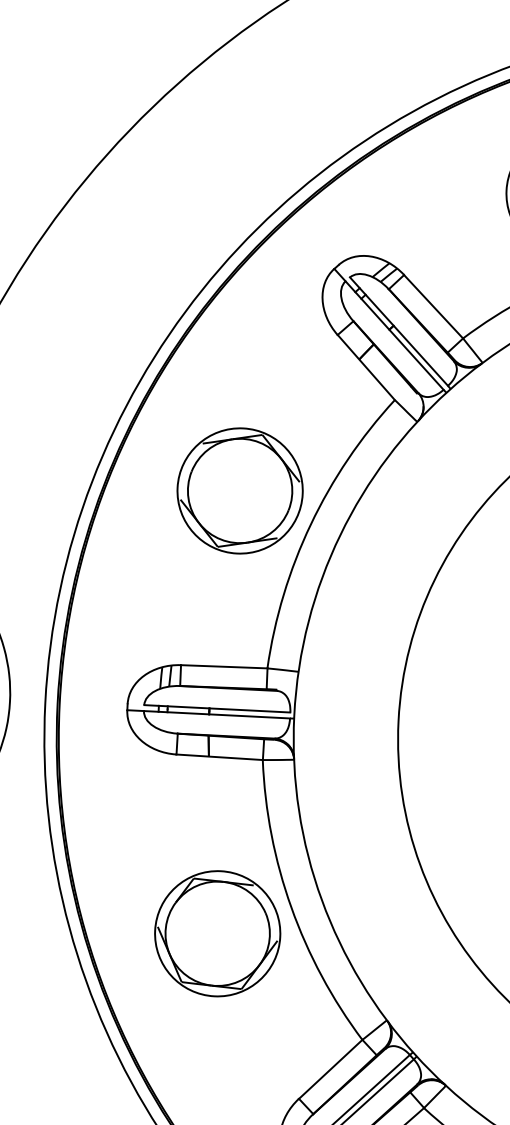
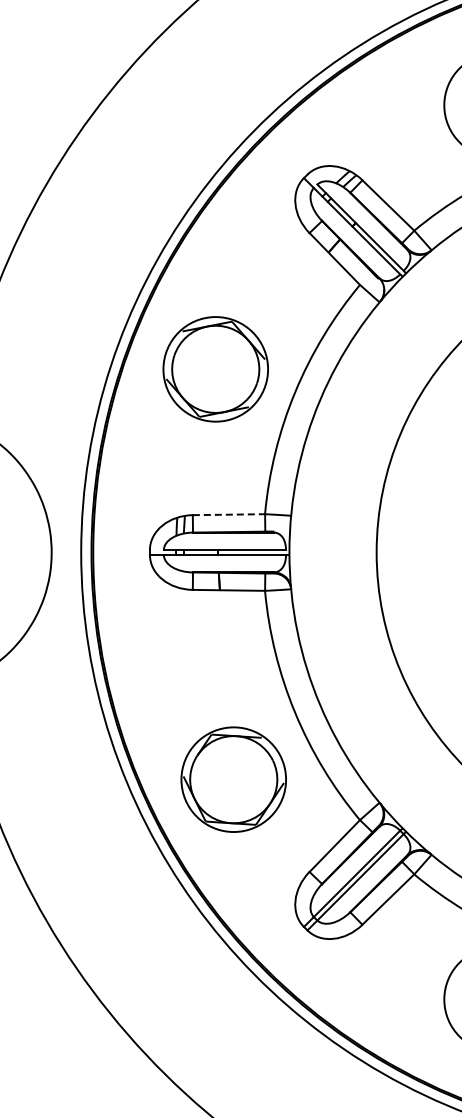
part: (239, 491) -> (215, 369), moved
line: (224, 666) -> (229, 514), solid -> dashed
part: (217, 933) -> (233, 779), moved

